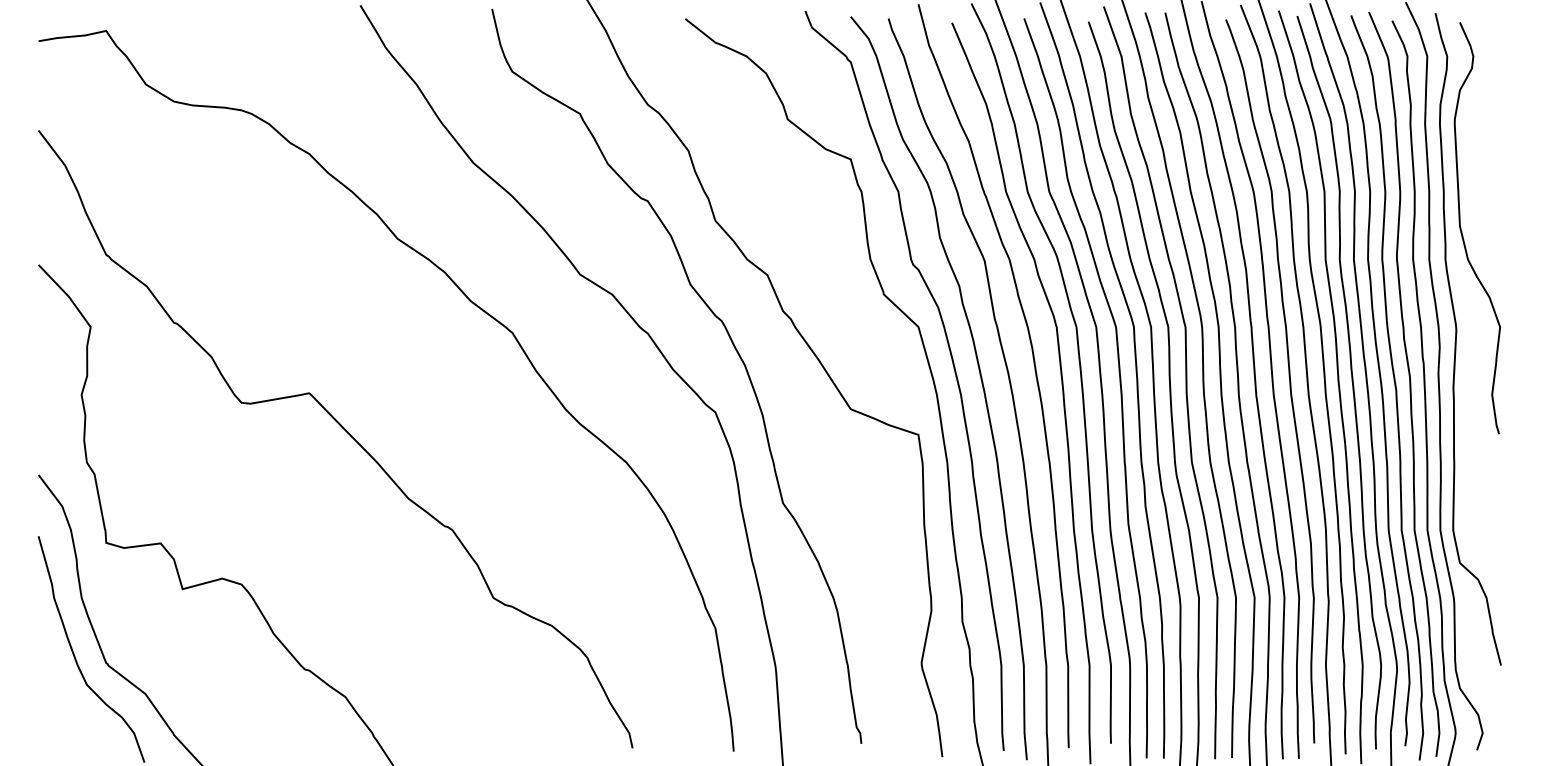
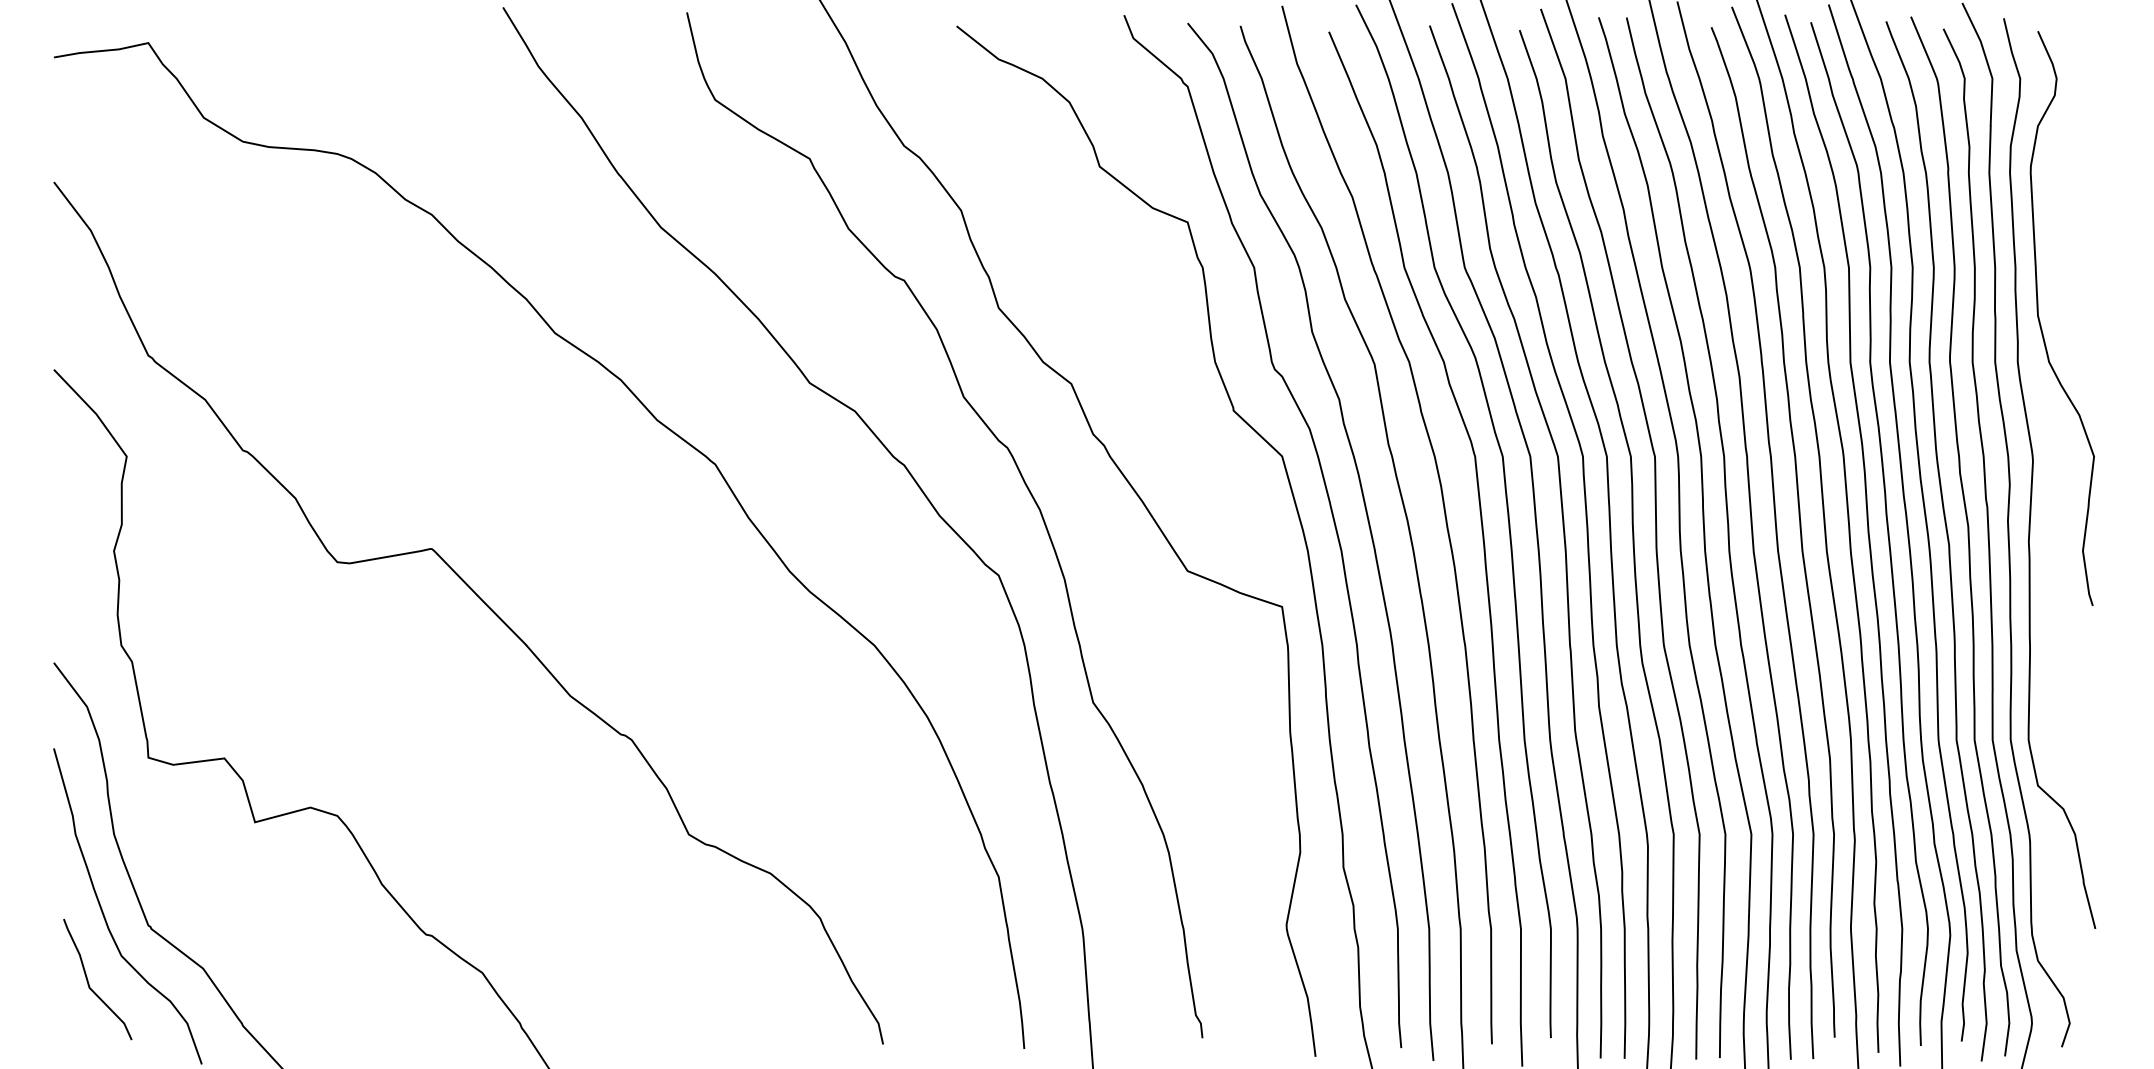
curve: (64, 704) -> (89, 983), added

